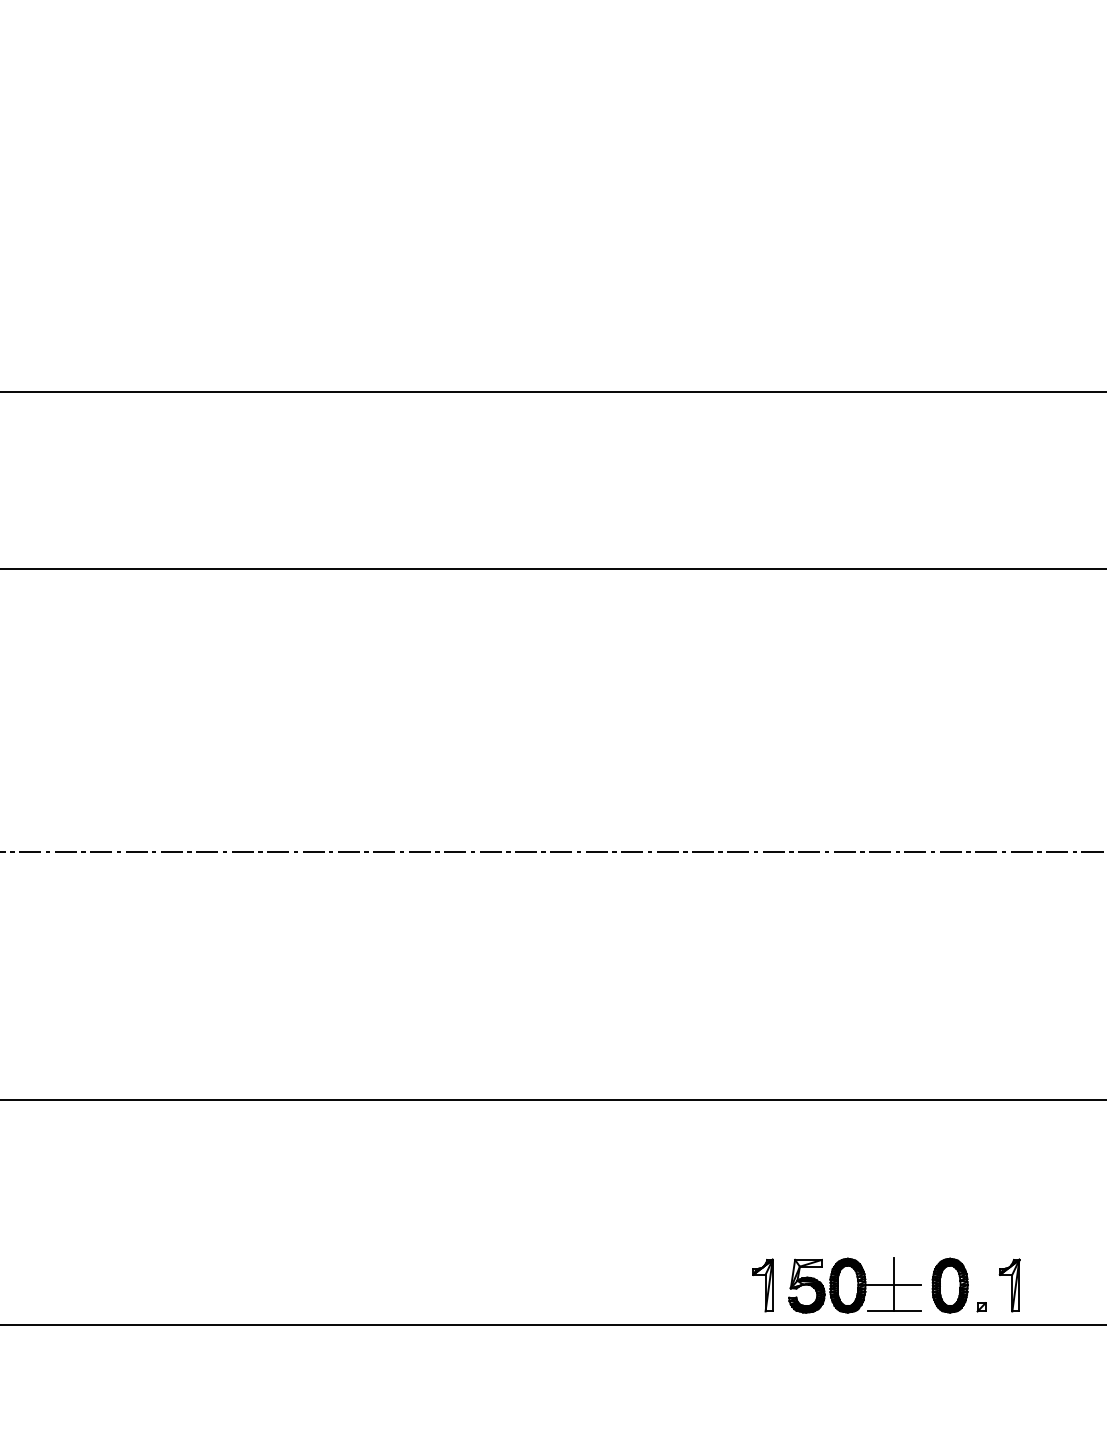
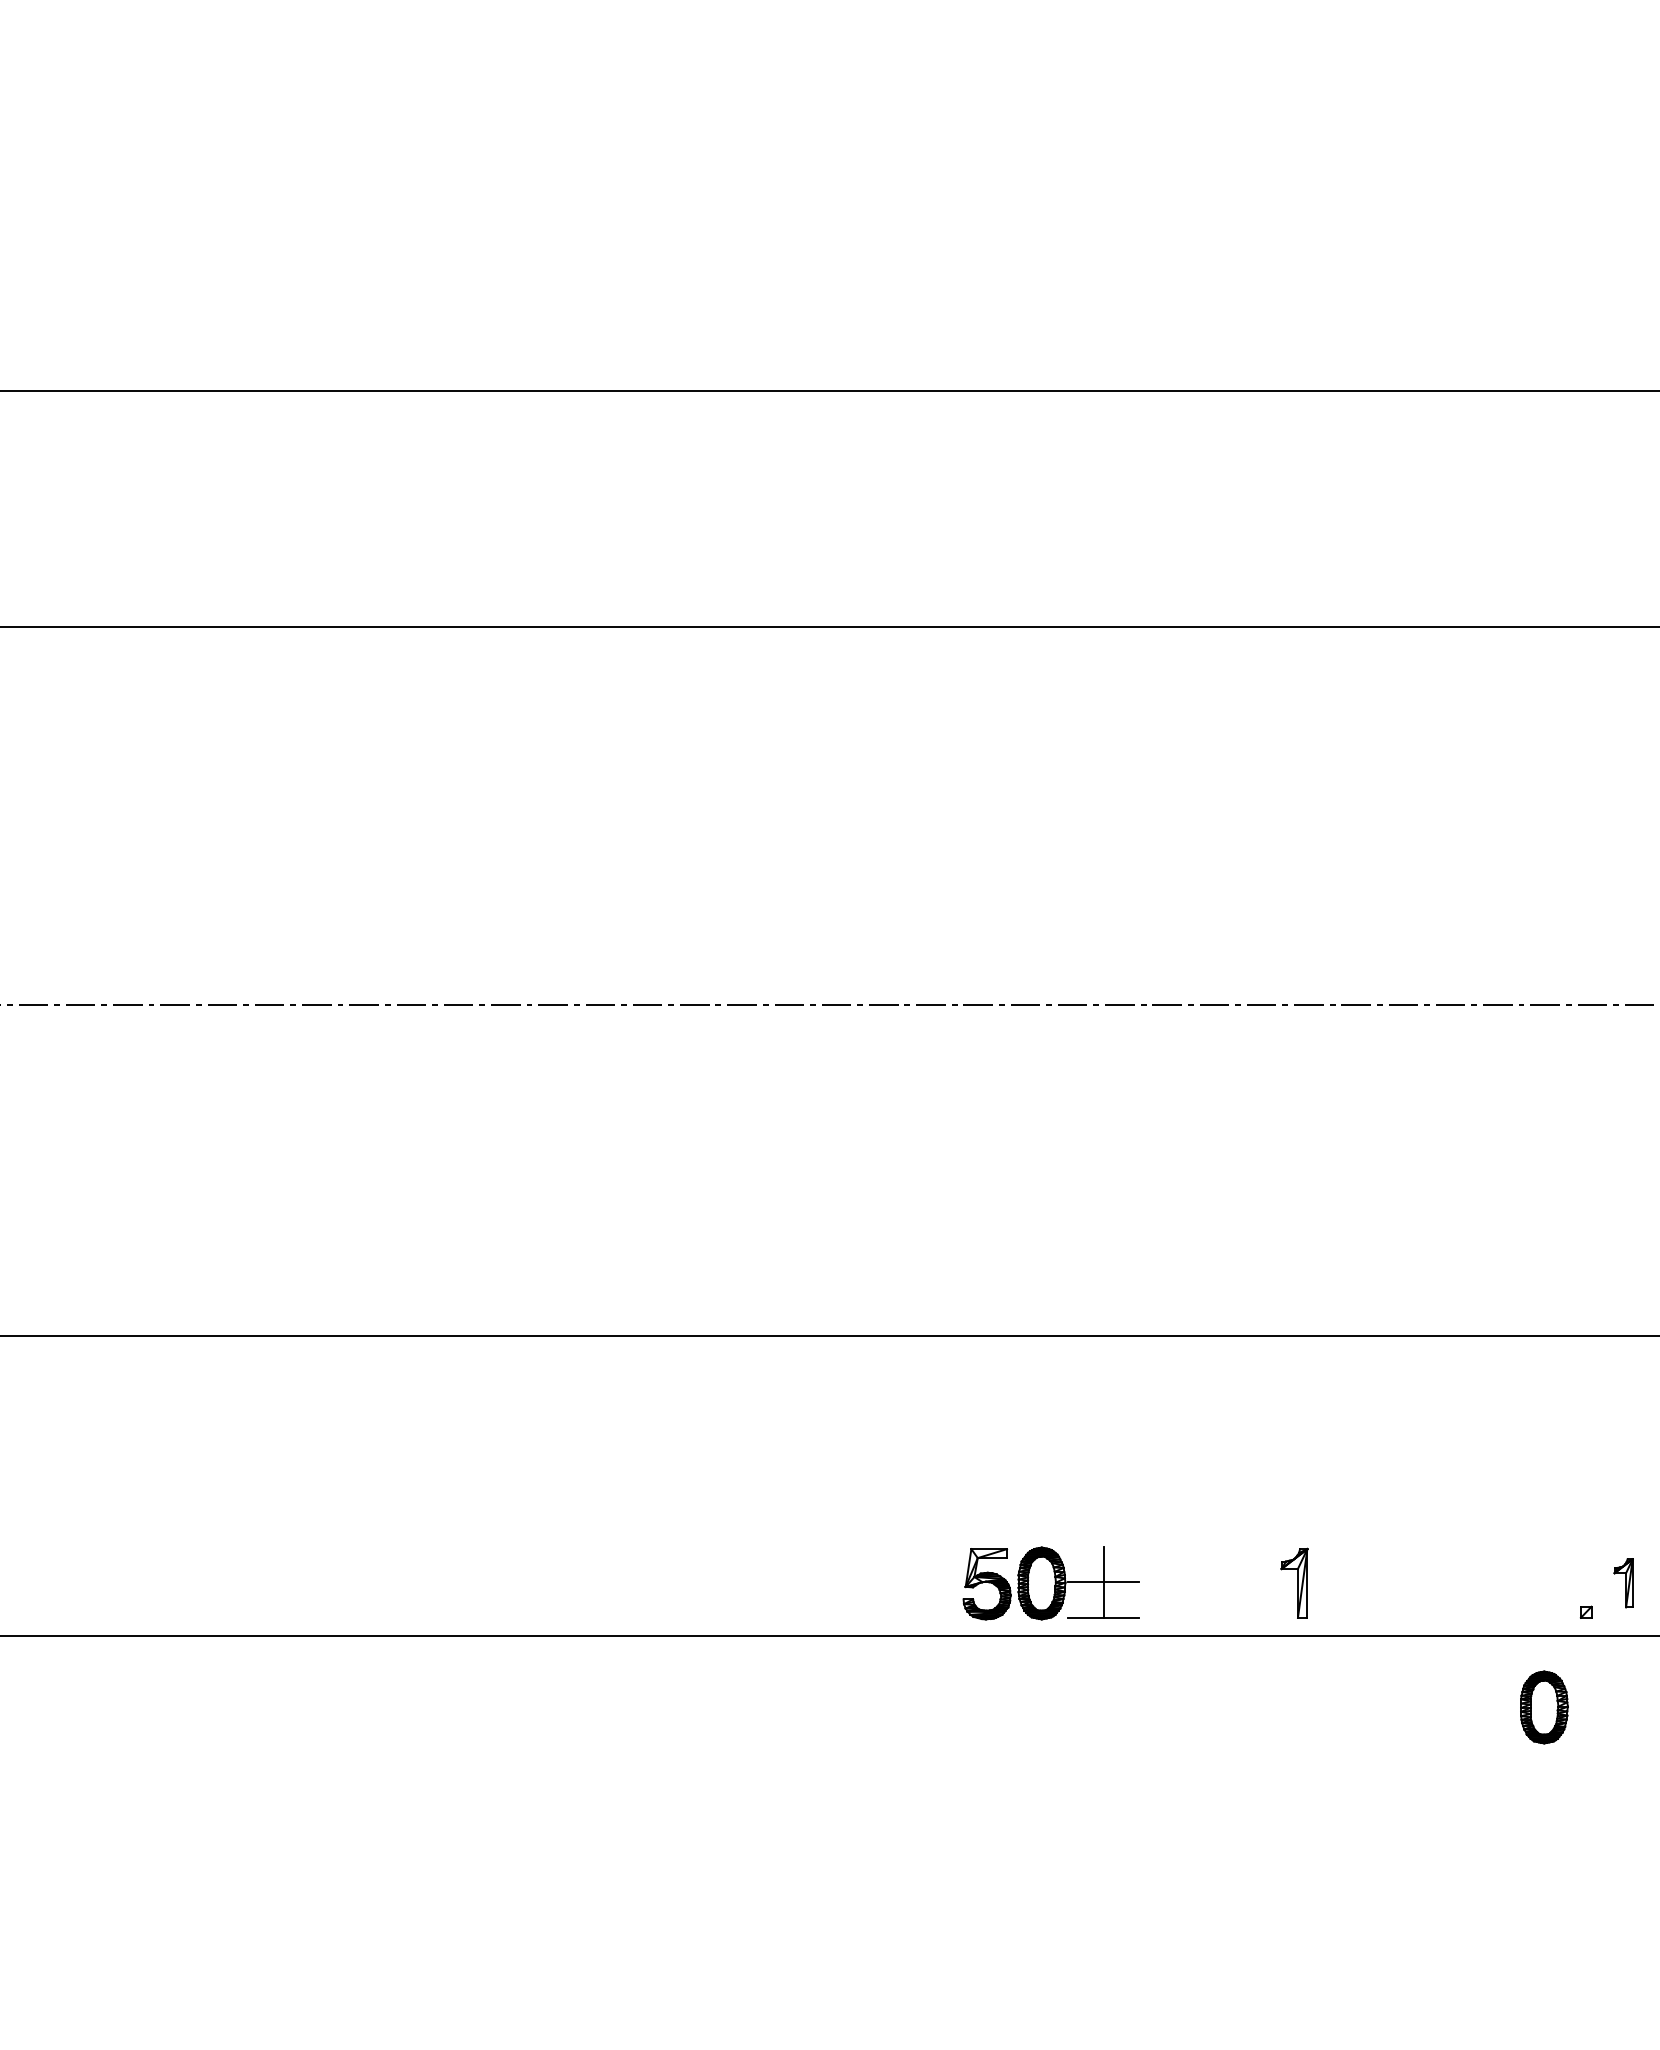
part: (1009, 1284) -> (1623, 1582), size x0.7
part: (854, 1285) -> (1050, 1583), moved
part: (950, 1285) -> (1544, 1707), moved

